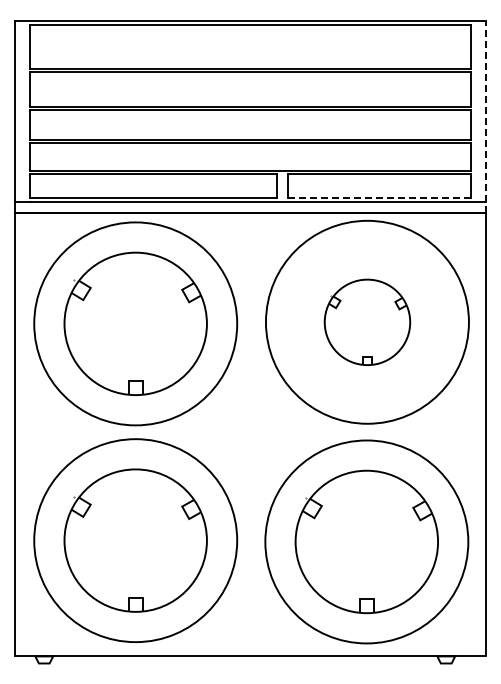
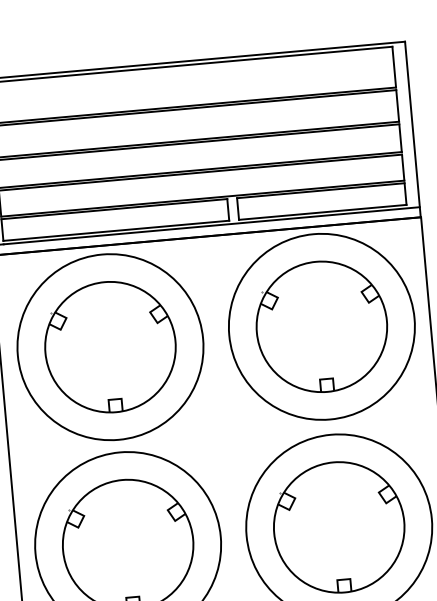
line: (485, 116) -> (412, 129), dashed -> solid
line: (379, 197) -> (322, 211), dashed -> solid
part: (367, 322) -> (321, 327), size x1.67

